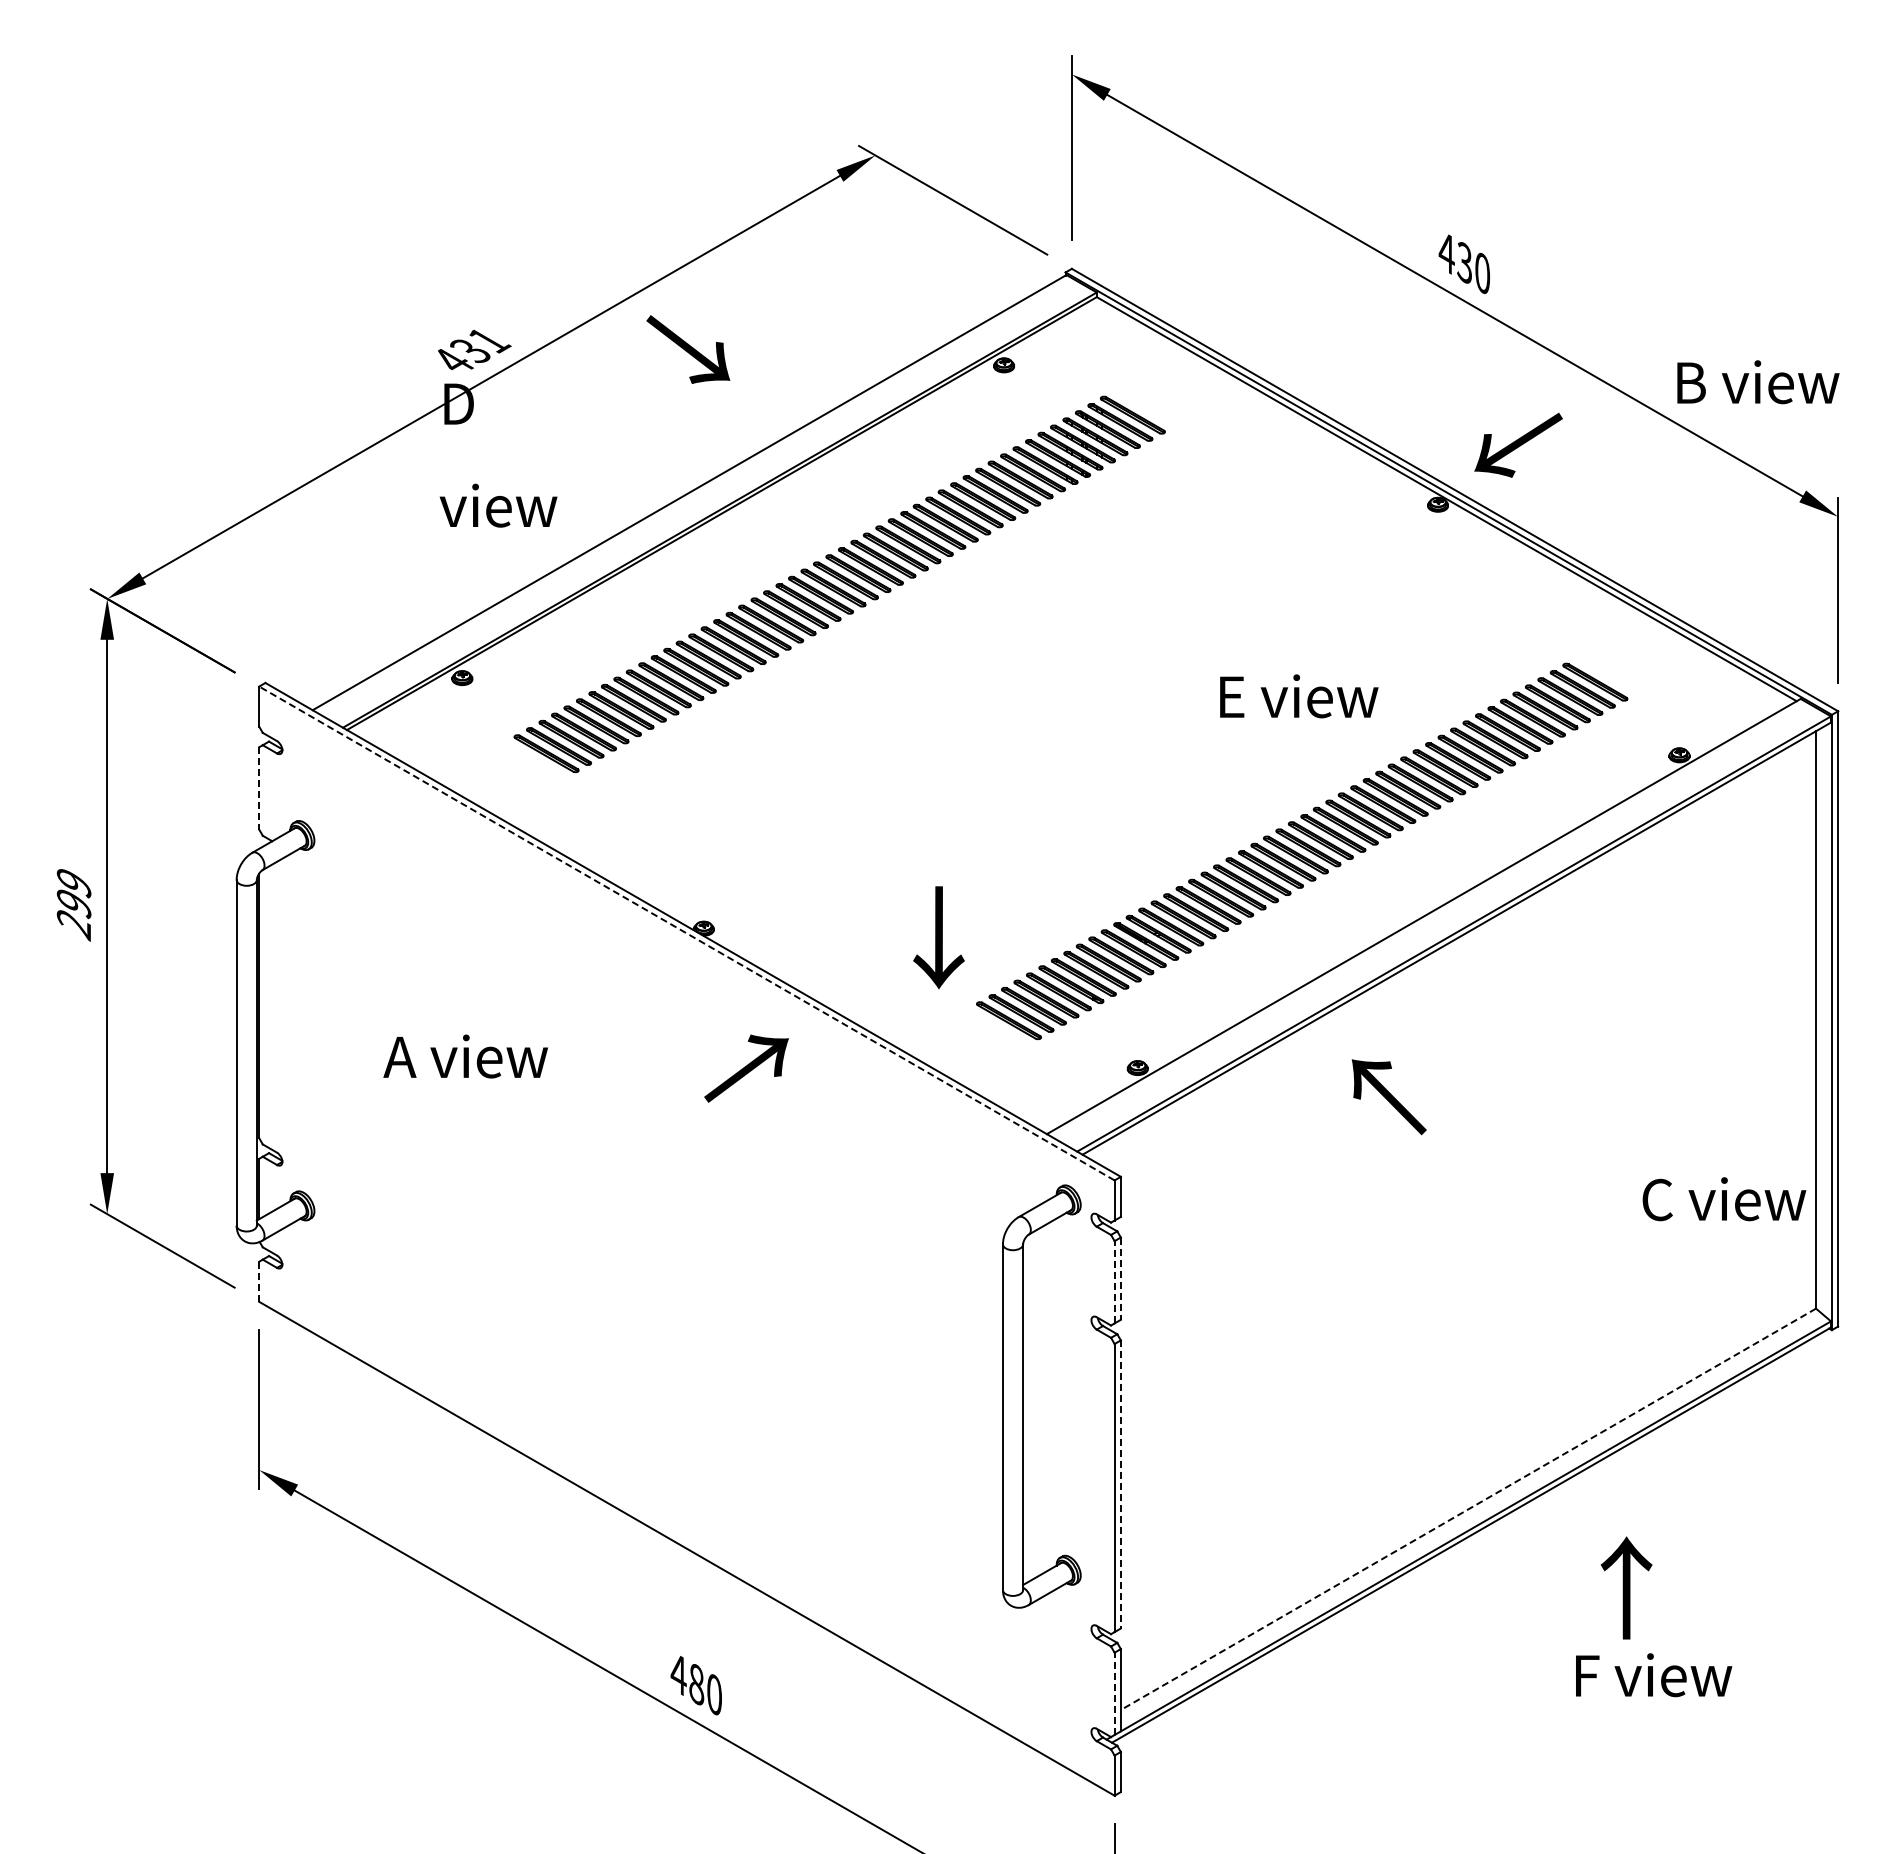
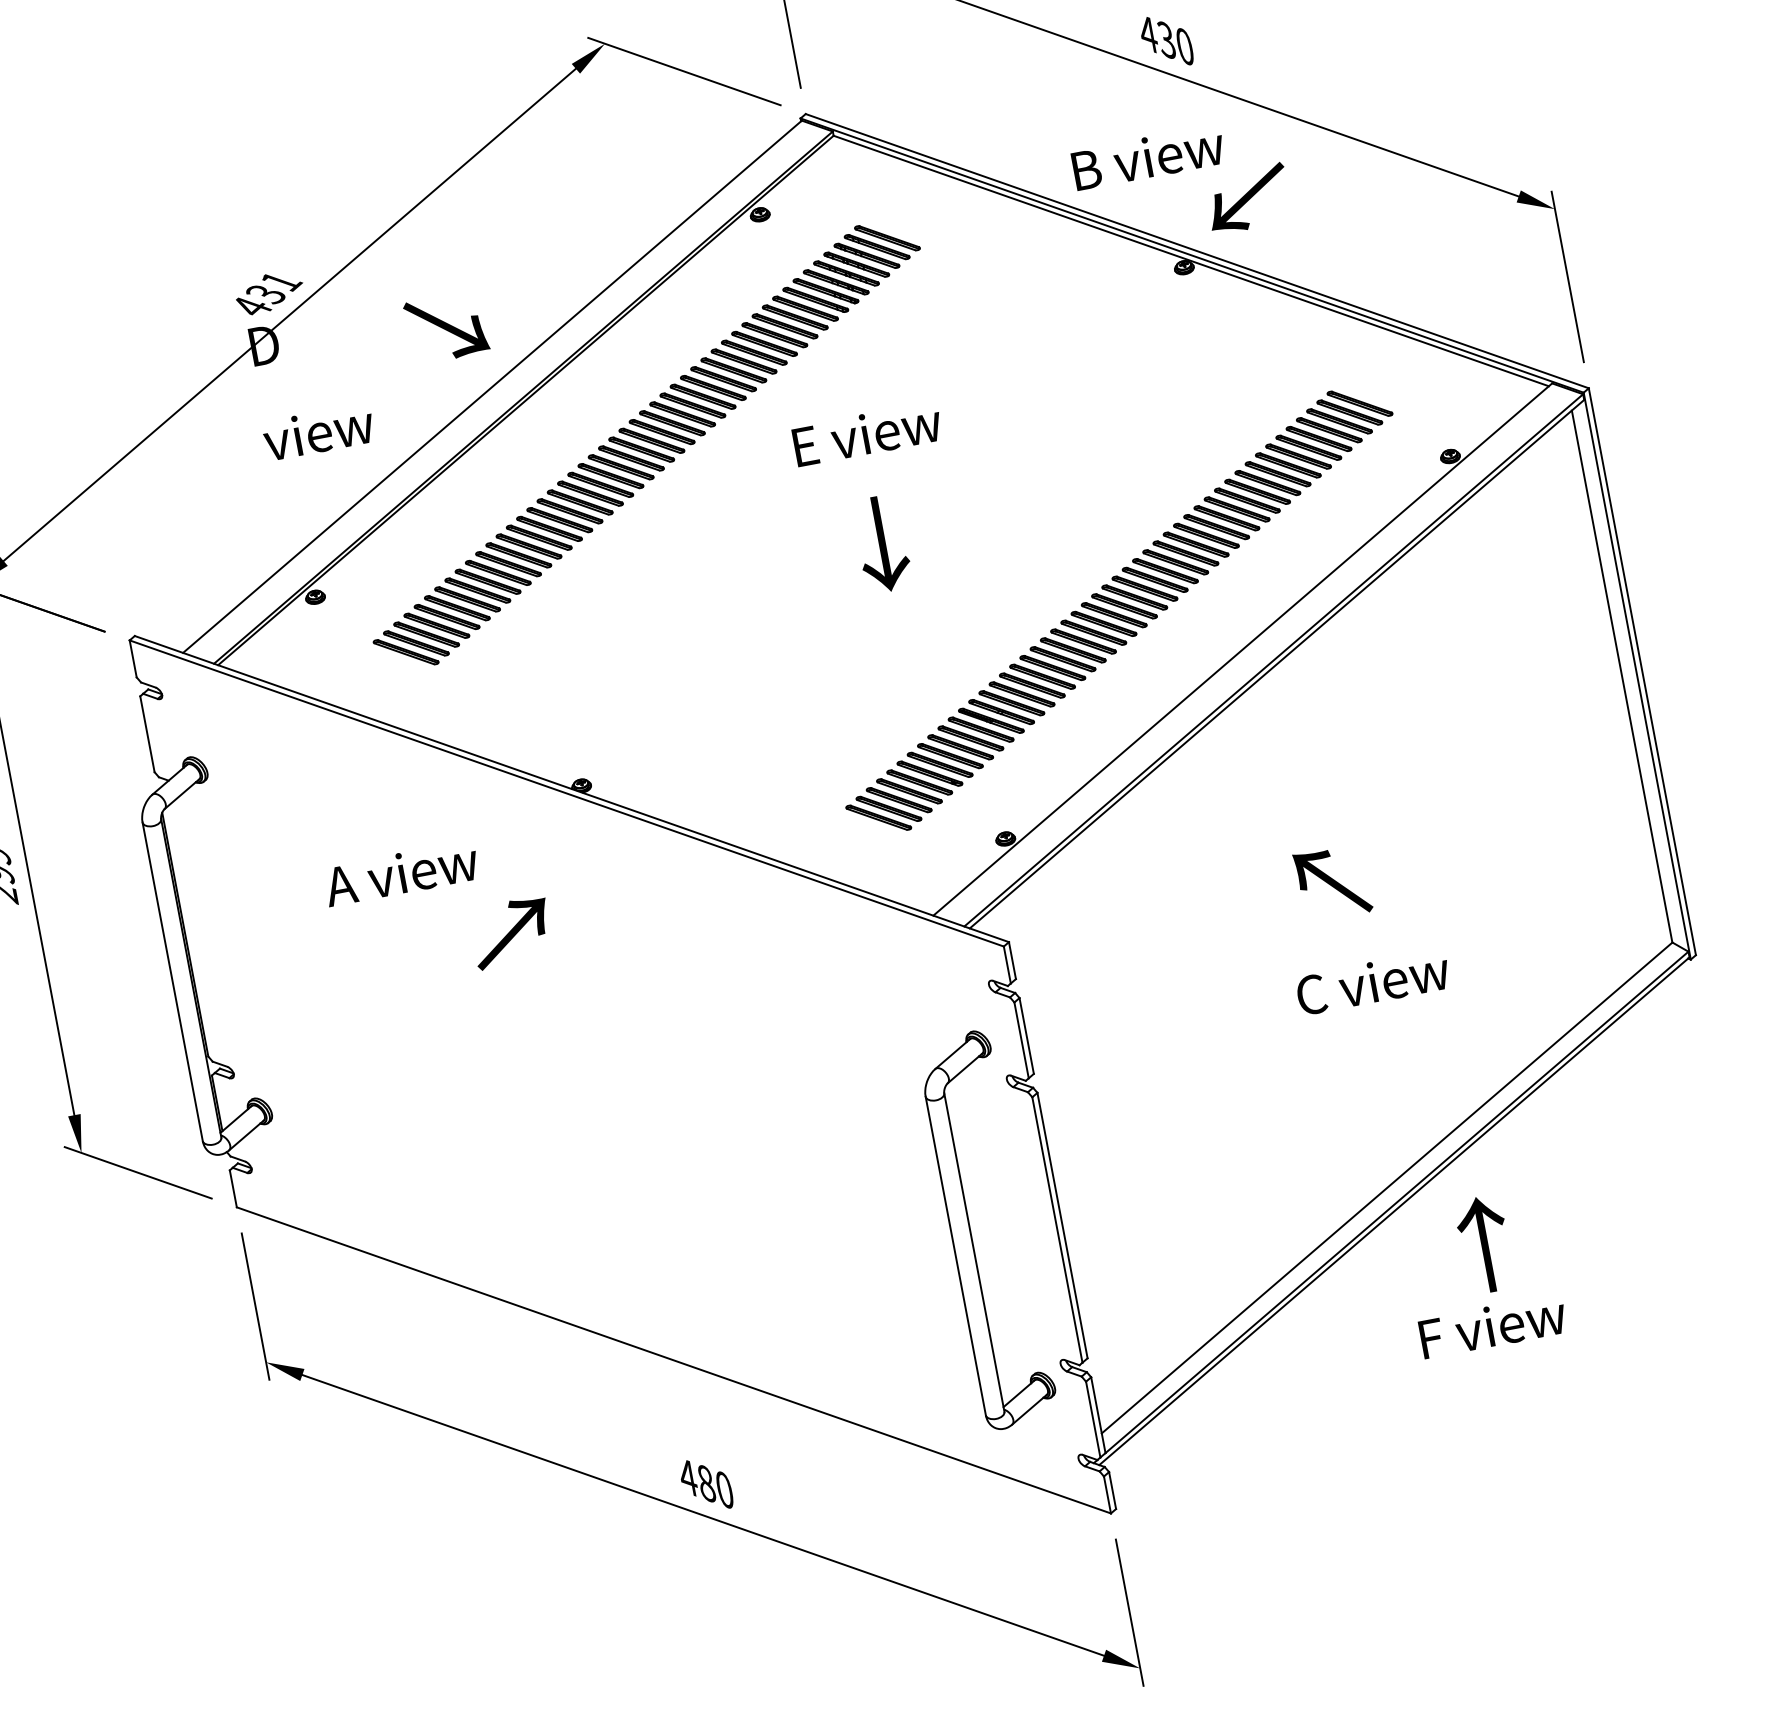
text: (688, 349) -> (446, 327), moved
text: (1758, 382) -> (1148, 157), moved
text: (1299, 696) -> (867, 434), moved
line: (259, 788) -> (147, 734), dashed -> solid
line: (686, 933) -> (566, 793), dashed -> solid
text: (938, 937) -> (881, 544), moved
text: (465, 1056) -> (401, 873), moved
text: (746, 1068) -> (511, 932), moved
text: (1388, 1097) -> (1332, 883), moved
text: (1724, 1199) -> (1373, 982), moved
line: (1120, 1279) -> (1026, 1036), dashed -> solid
line: (1114, 1281) -> (1021, 1039), dashed -> solid
line: (259, 1282) -> (233, 1189), dashed -> solid
part: (1023, 1396) -> (971, 1233), moved
line: (1120, 1484) -> (1062, 1225), dashed -> solid
line: (1468, 1509) -> (1387, 1188), dashed -> solid
text: (1626, 1587) -> (1484, 1244), moved
text: (1654, 1675) -> (1493, 1326), moved
line: (1114, 1693) -> (1093, 1419), dashed -> solid

